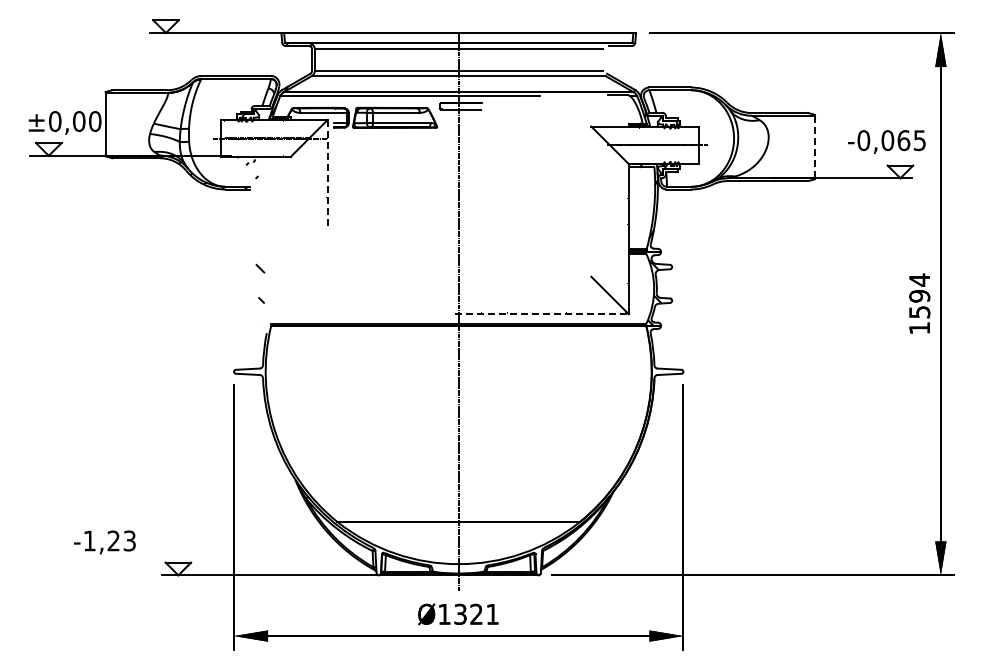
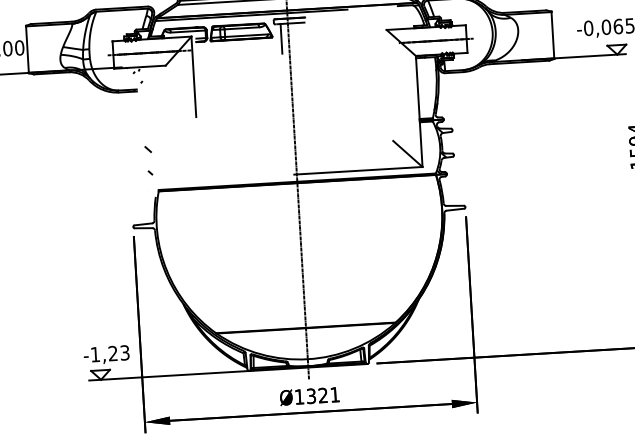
line: (448, 130) -> (281, 39), added
line: (815, 146) -> (553, 34), dashed -> solid
line: (327, 174) -> (193, 76), dashed -> solid
line: (542, 314) -> (358, 171), dashed -> solid
text: (104, 542) -> (106, 355), moved

